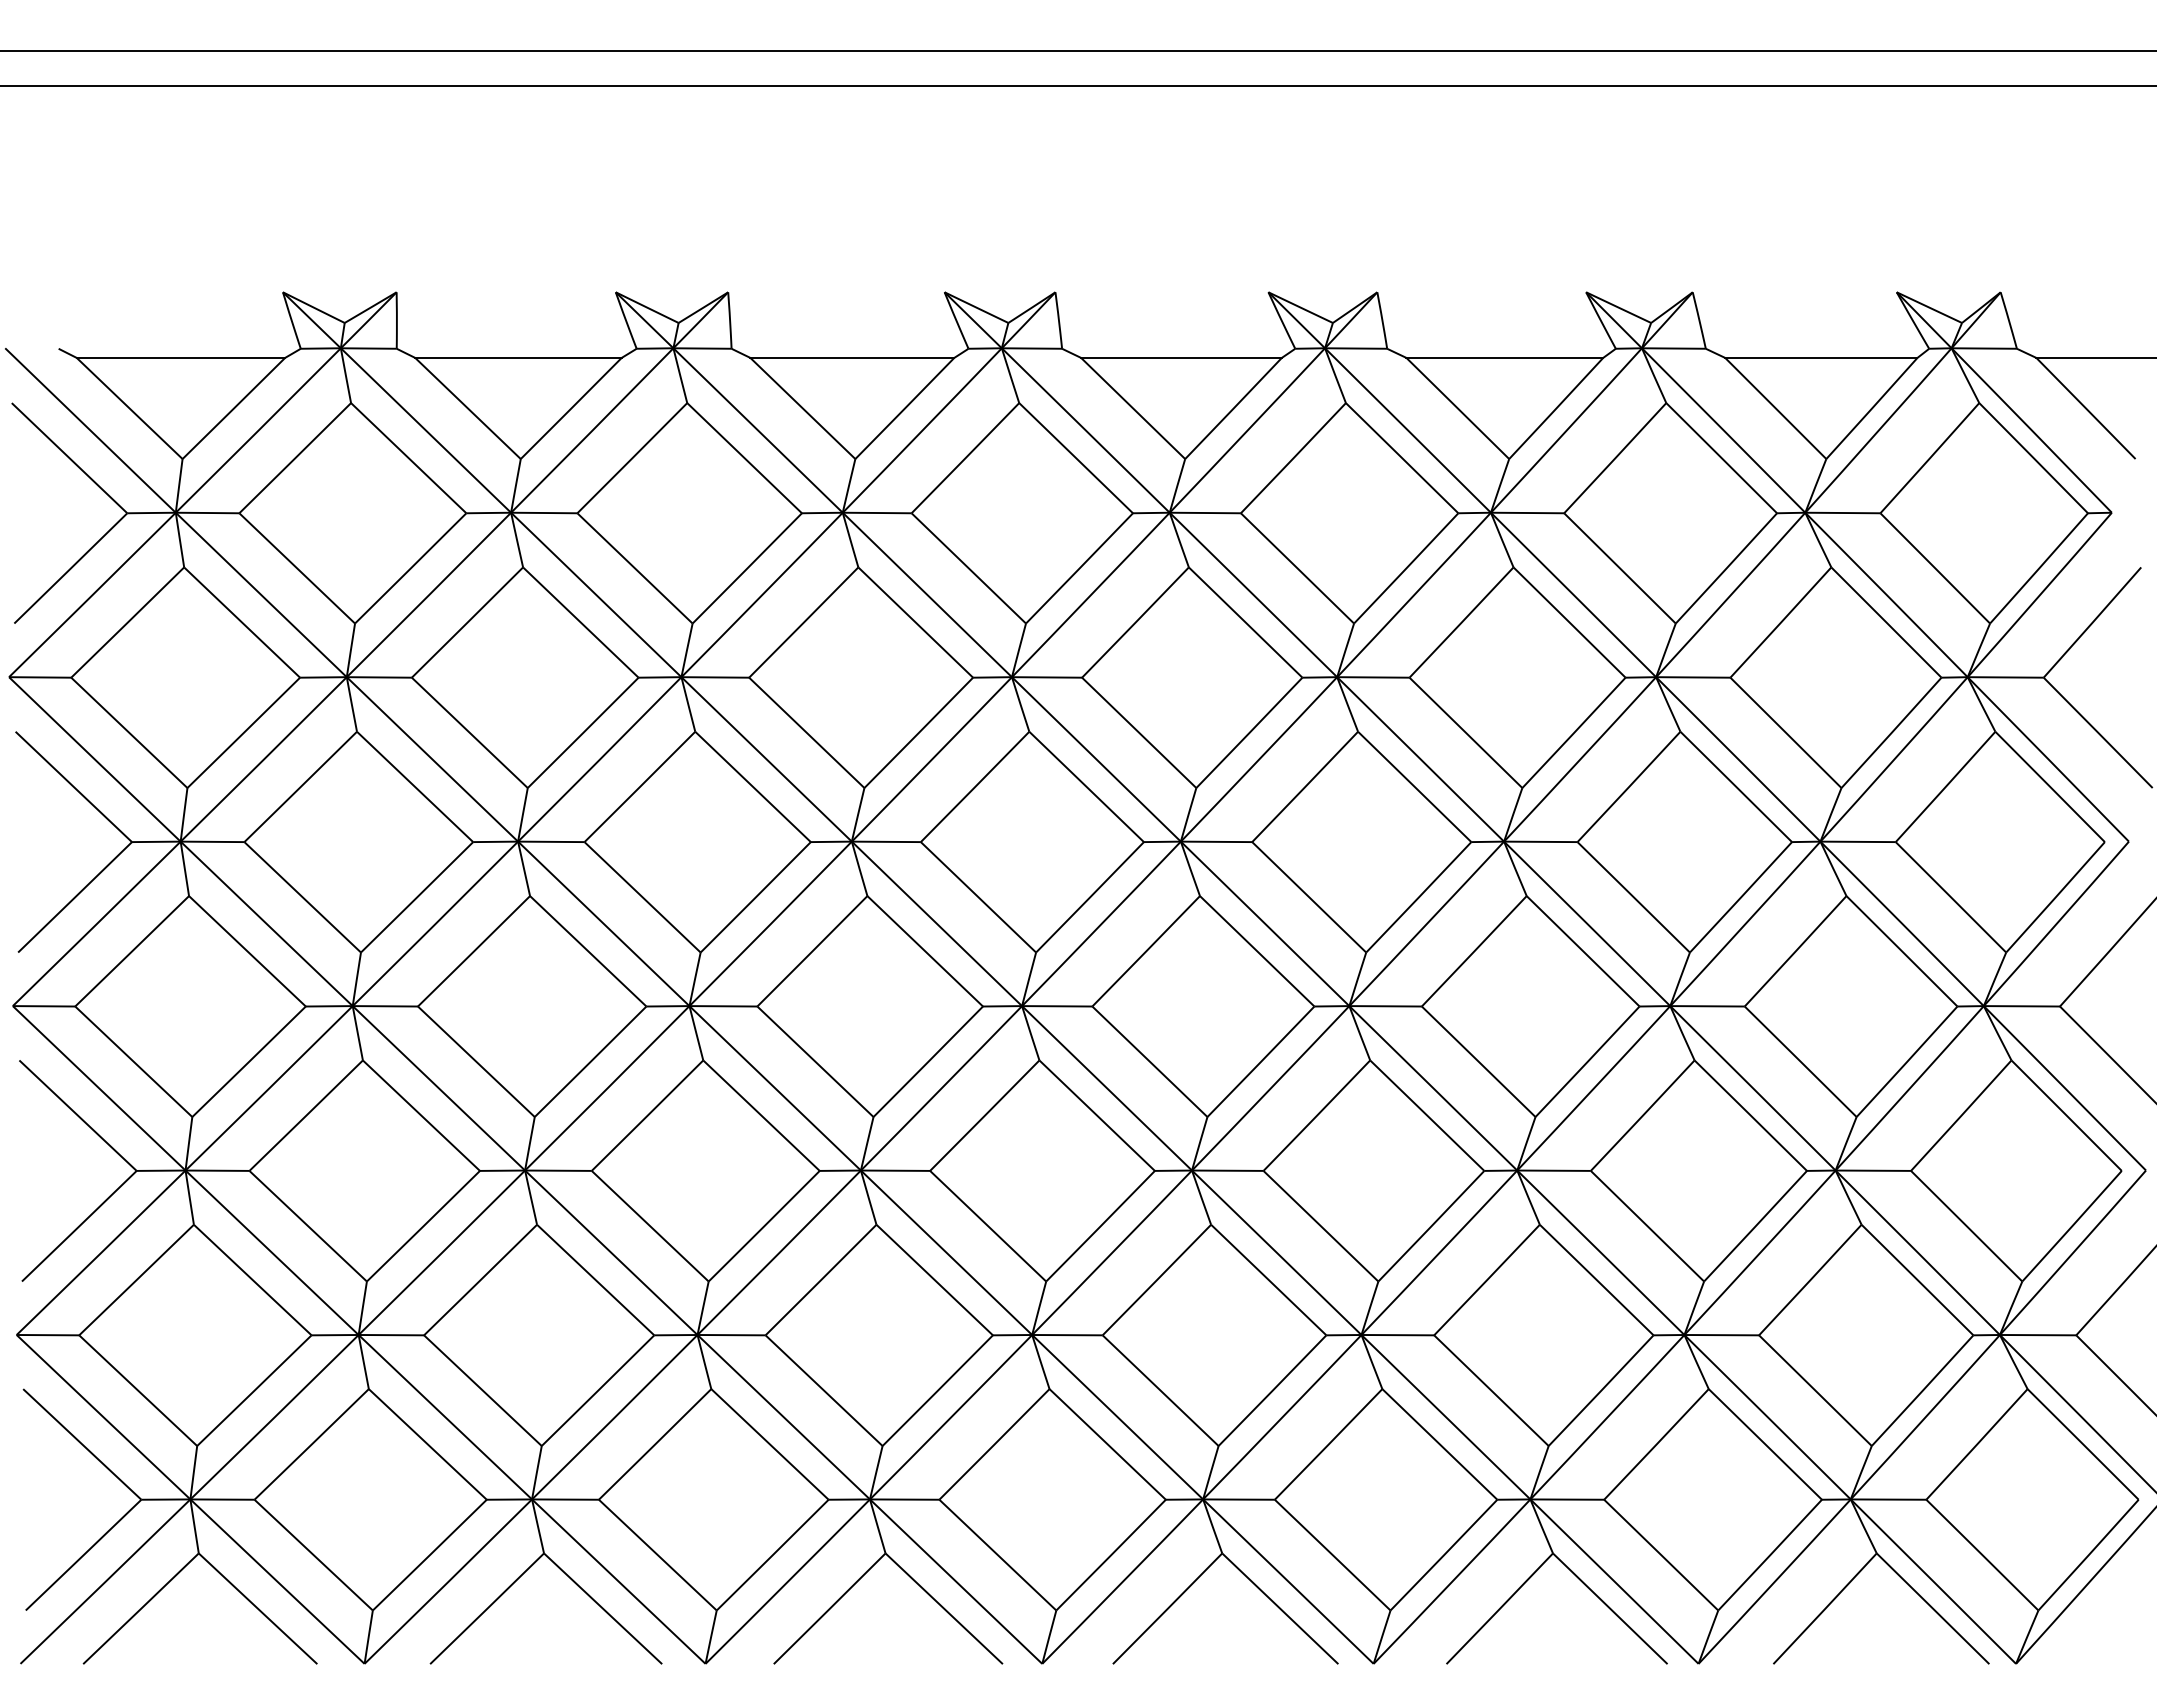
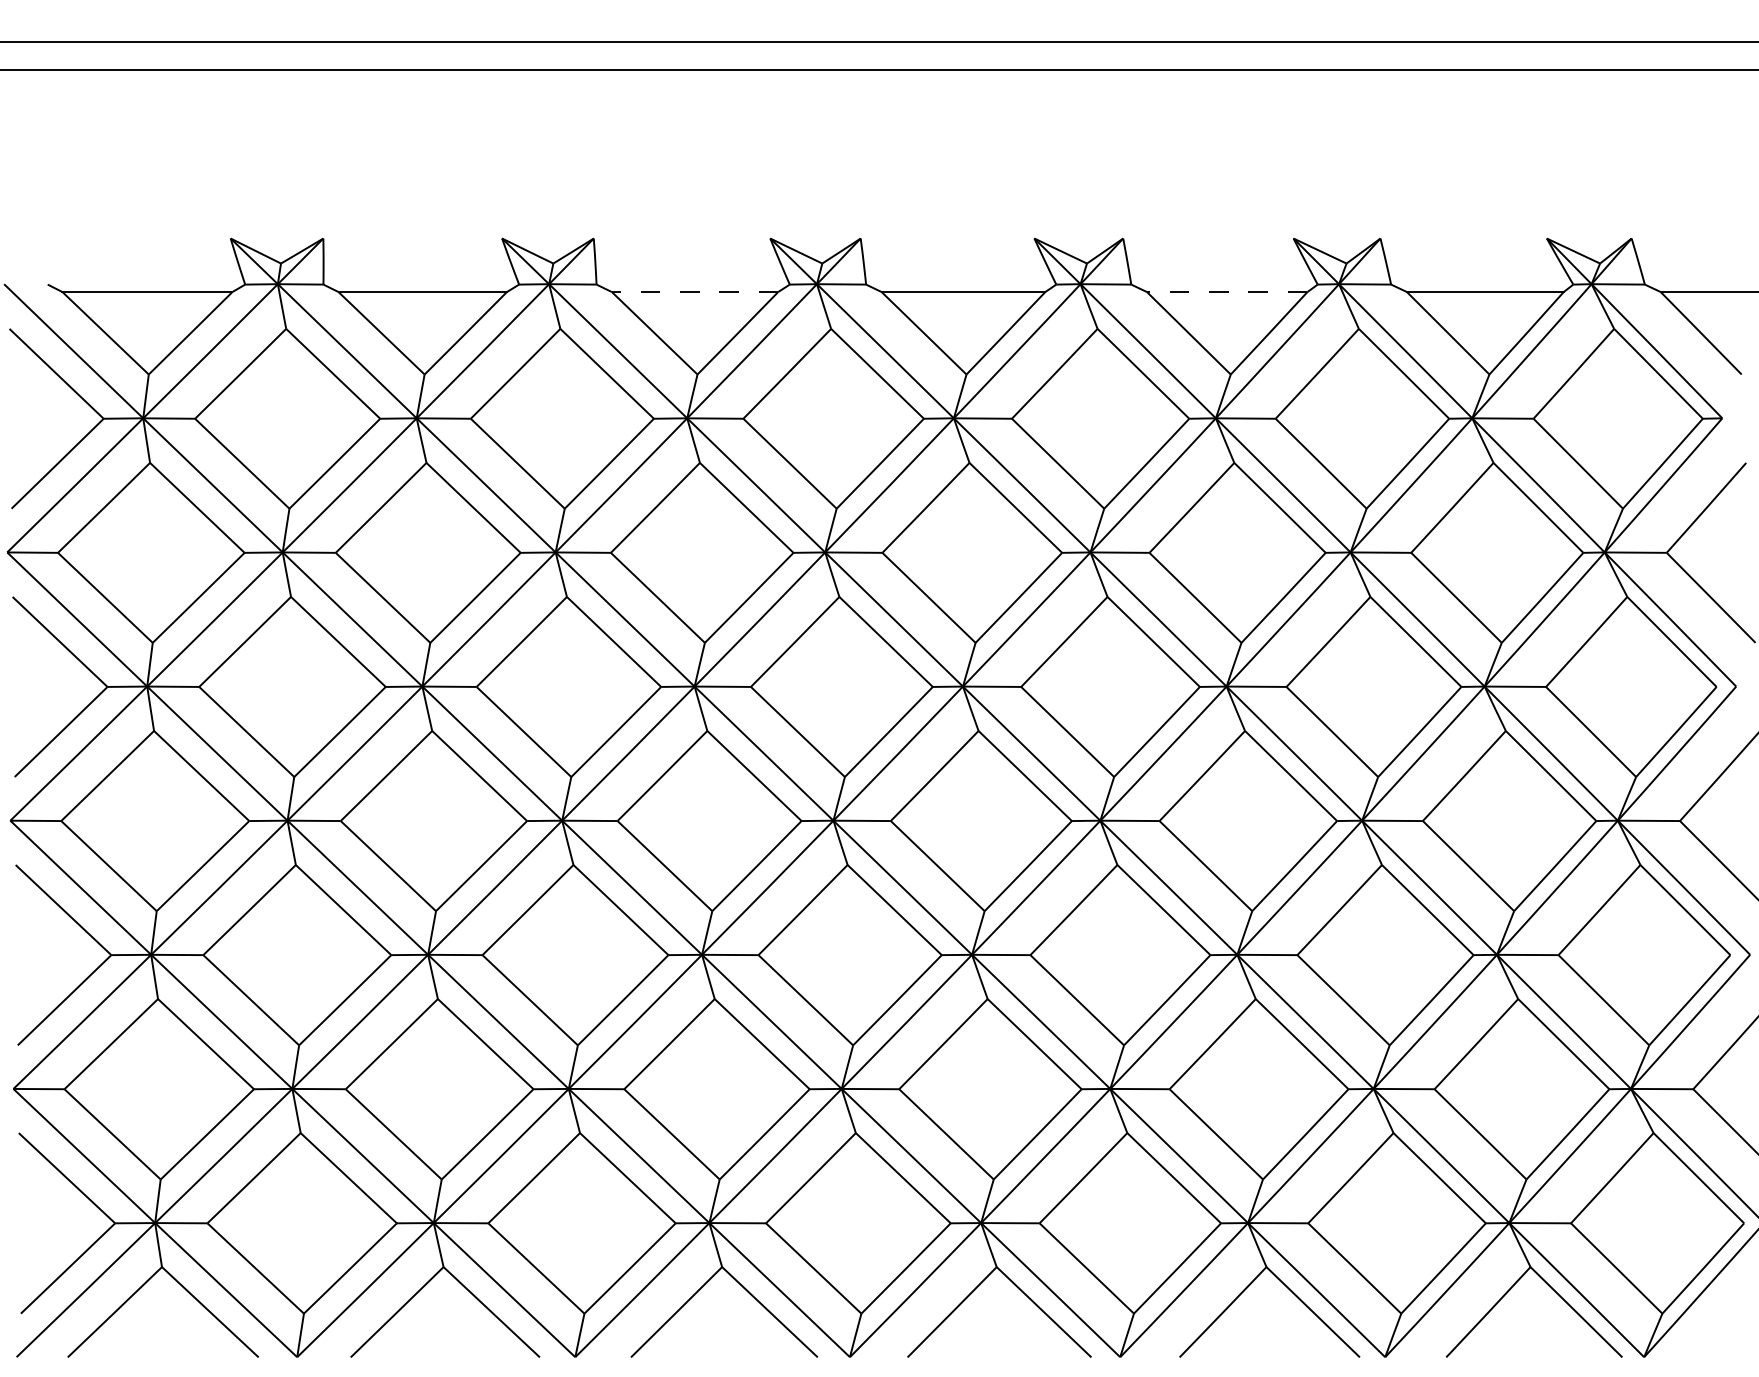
line: (852, 357) -> (695, 291), solid -> dashed
line: (1504, 357) -> (1226, 291), solid -> dashed

